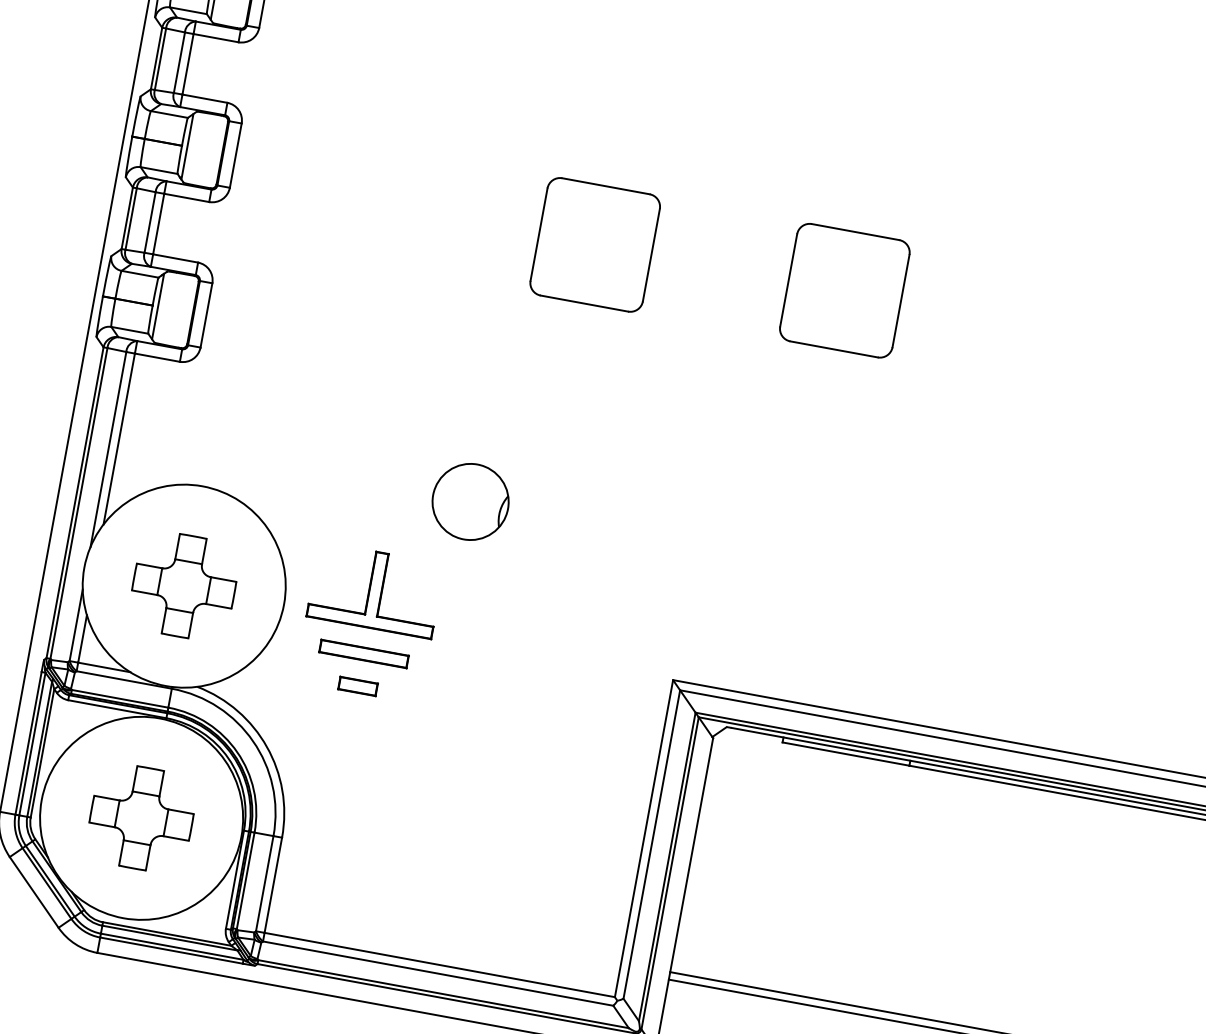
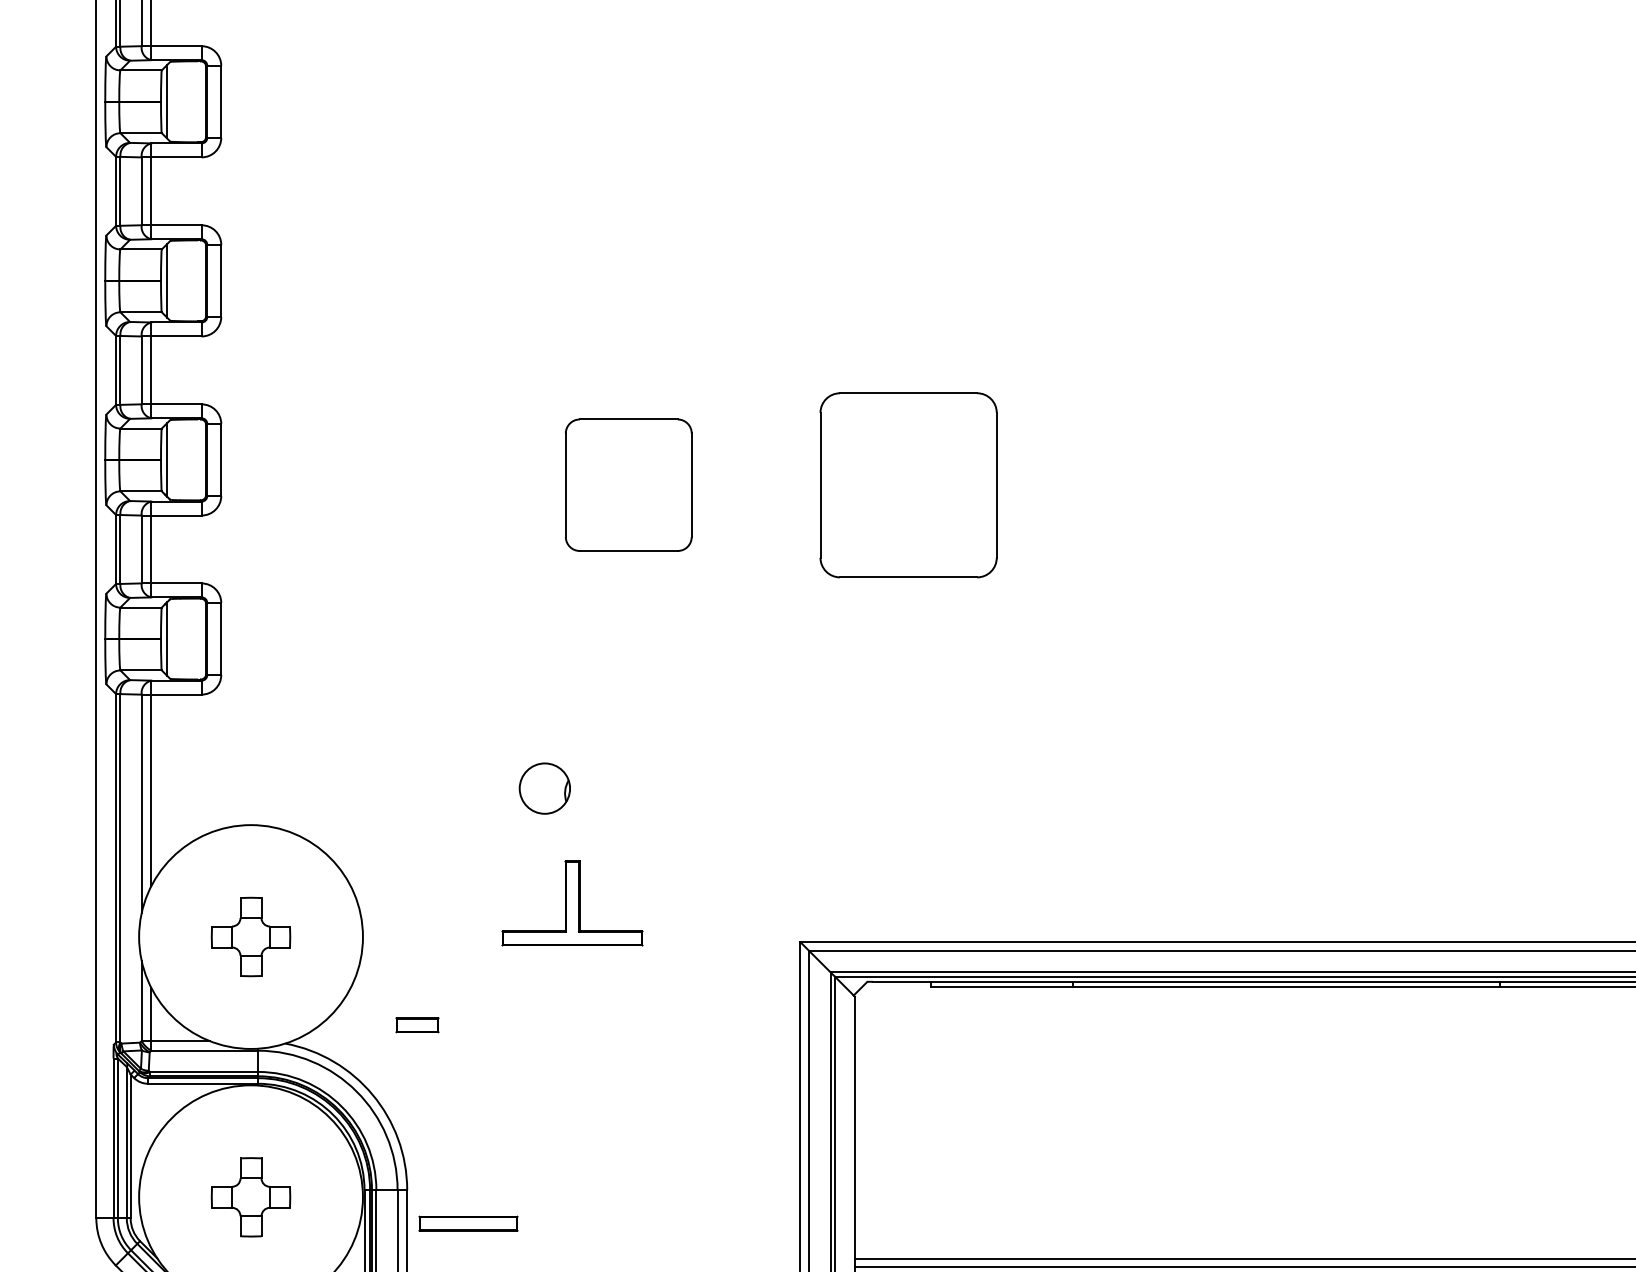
part: (844, 290) -> (908, 484), size x1.4
part: (470, 501) -> (544, 788), size x0.6
part: (183, 585) -> (250, 936), size x0.7
part: (375, 590) -> (572, 903), moved
part: (364, 653) -> (468, 1223), moved
part: (358, 686) -> (417, 1025), moved
part: (141, 818) -> (250, 1197), size x0.7

